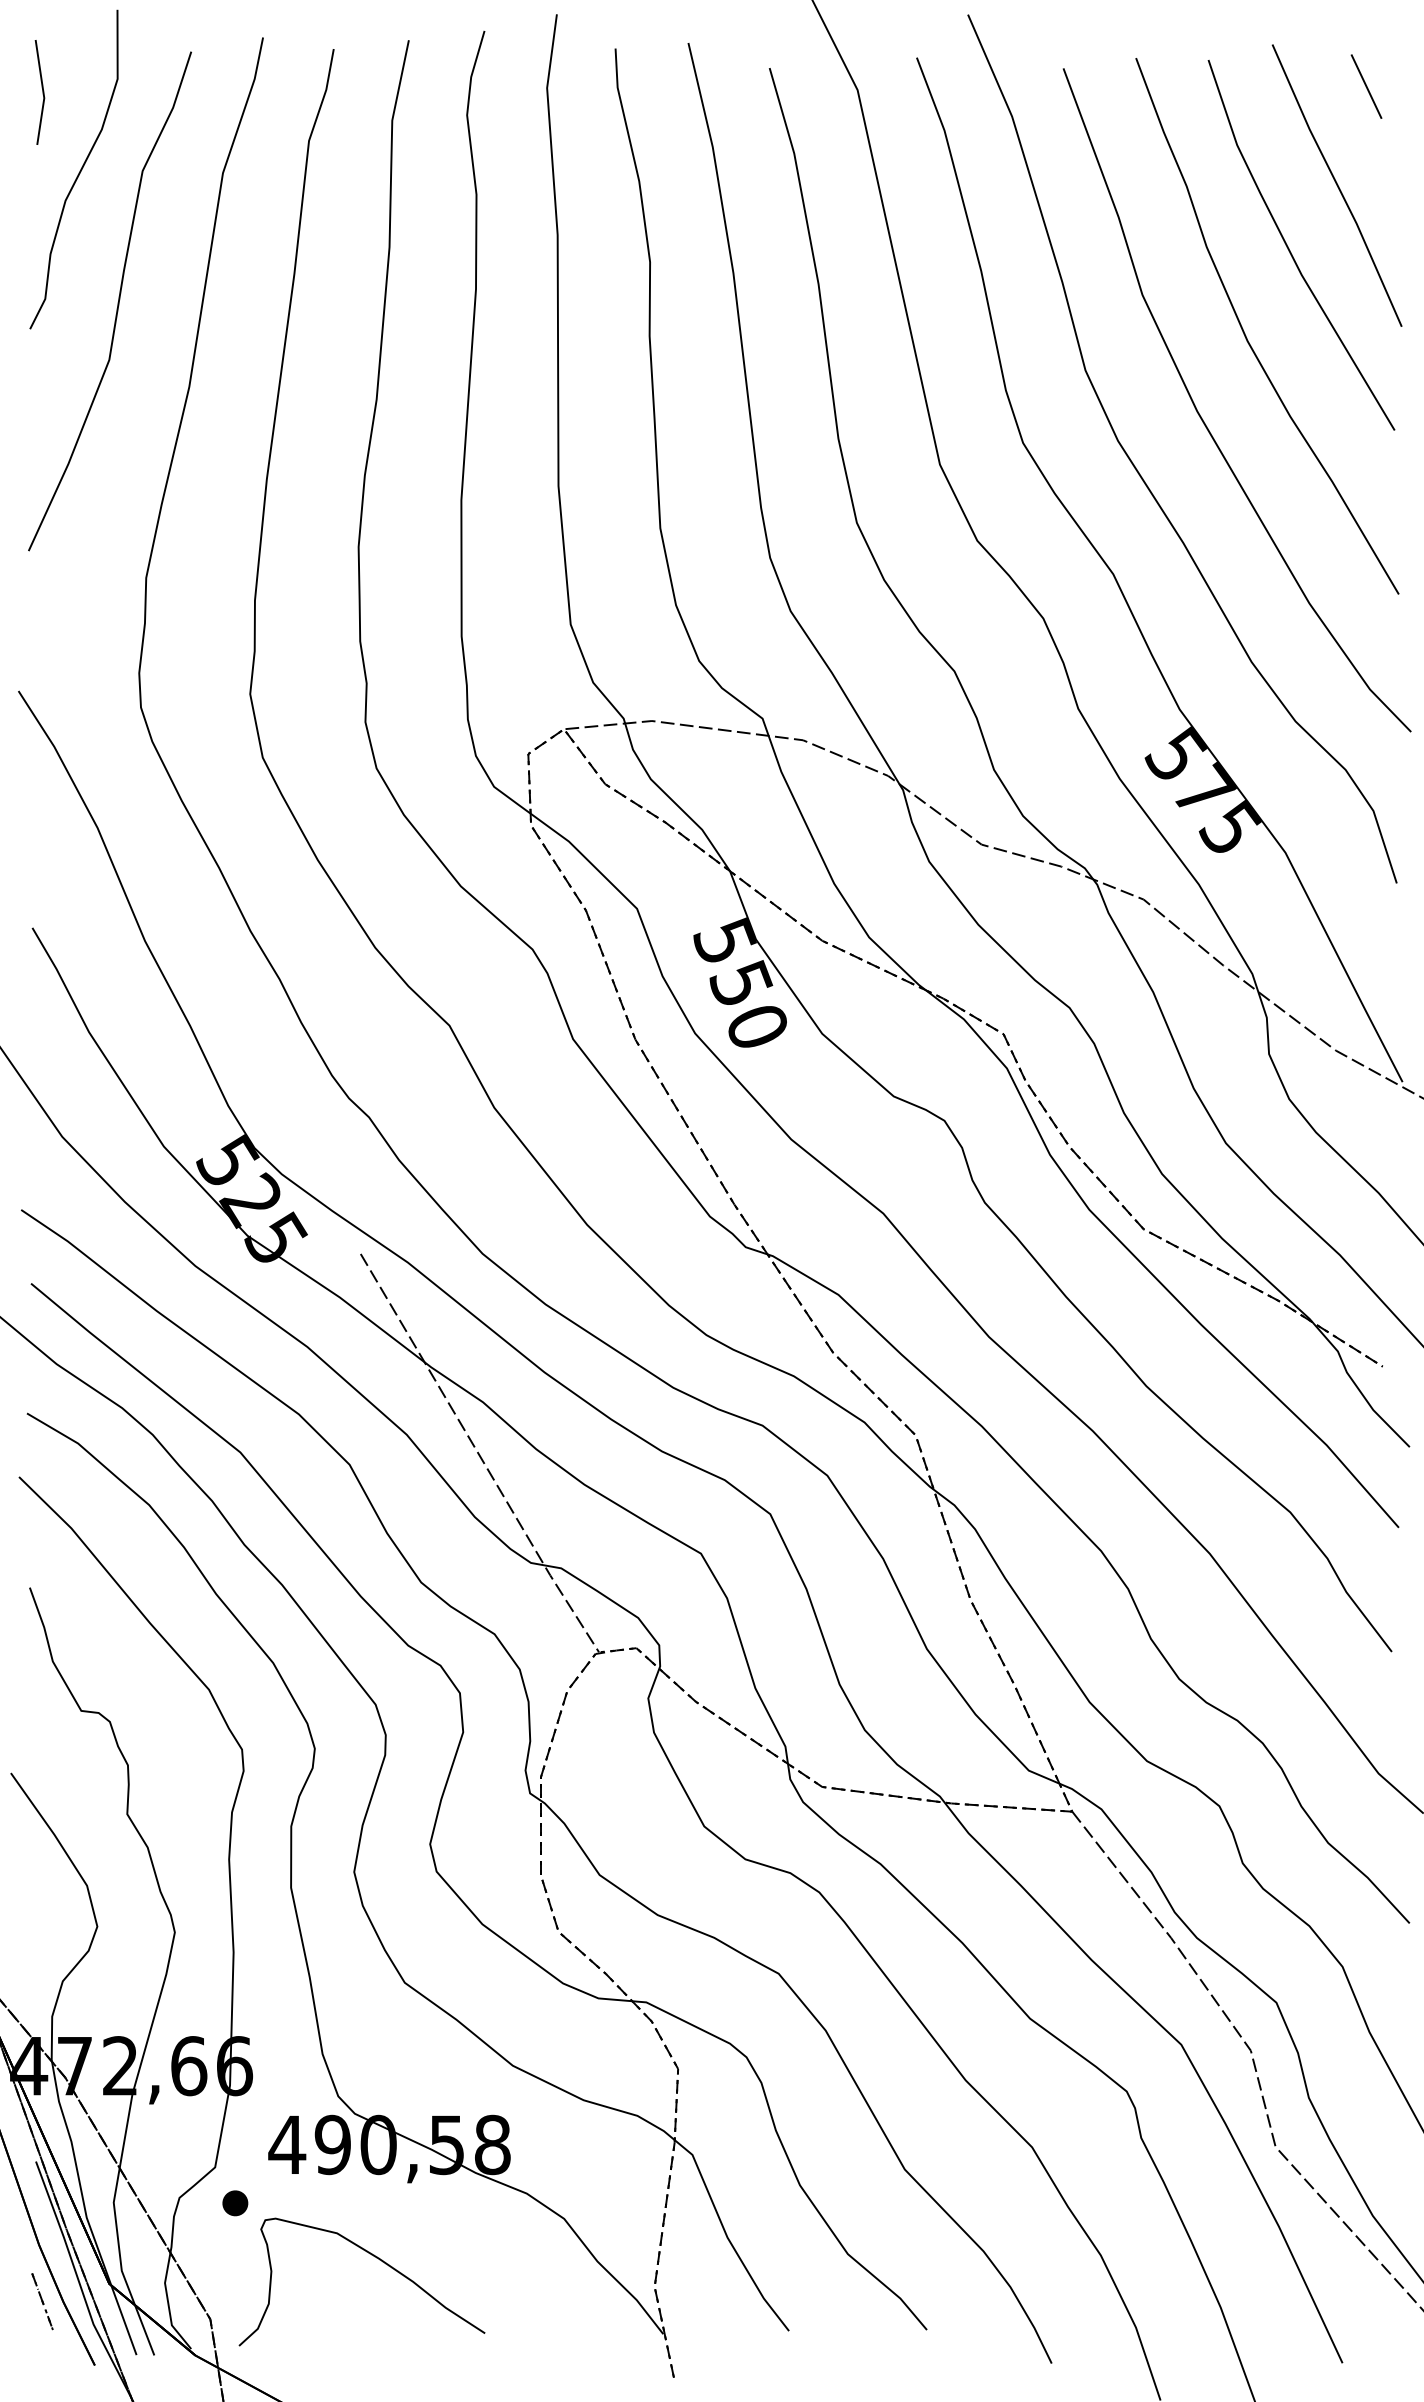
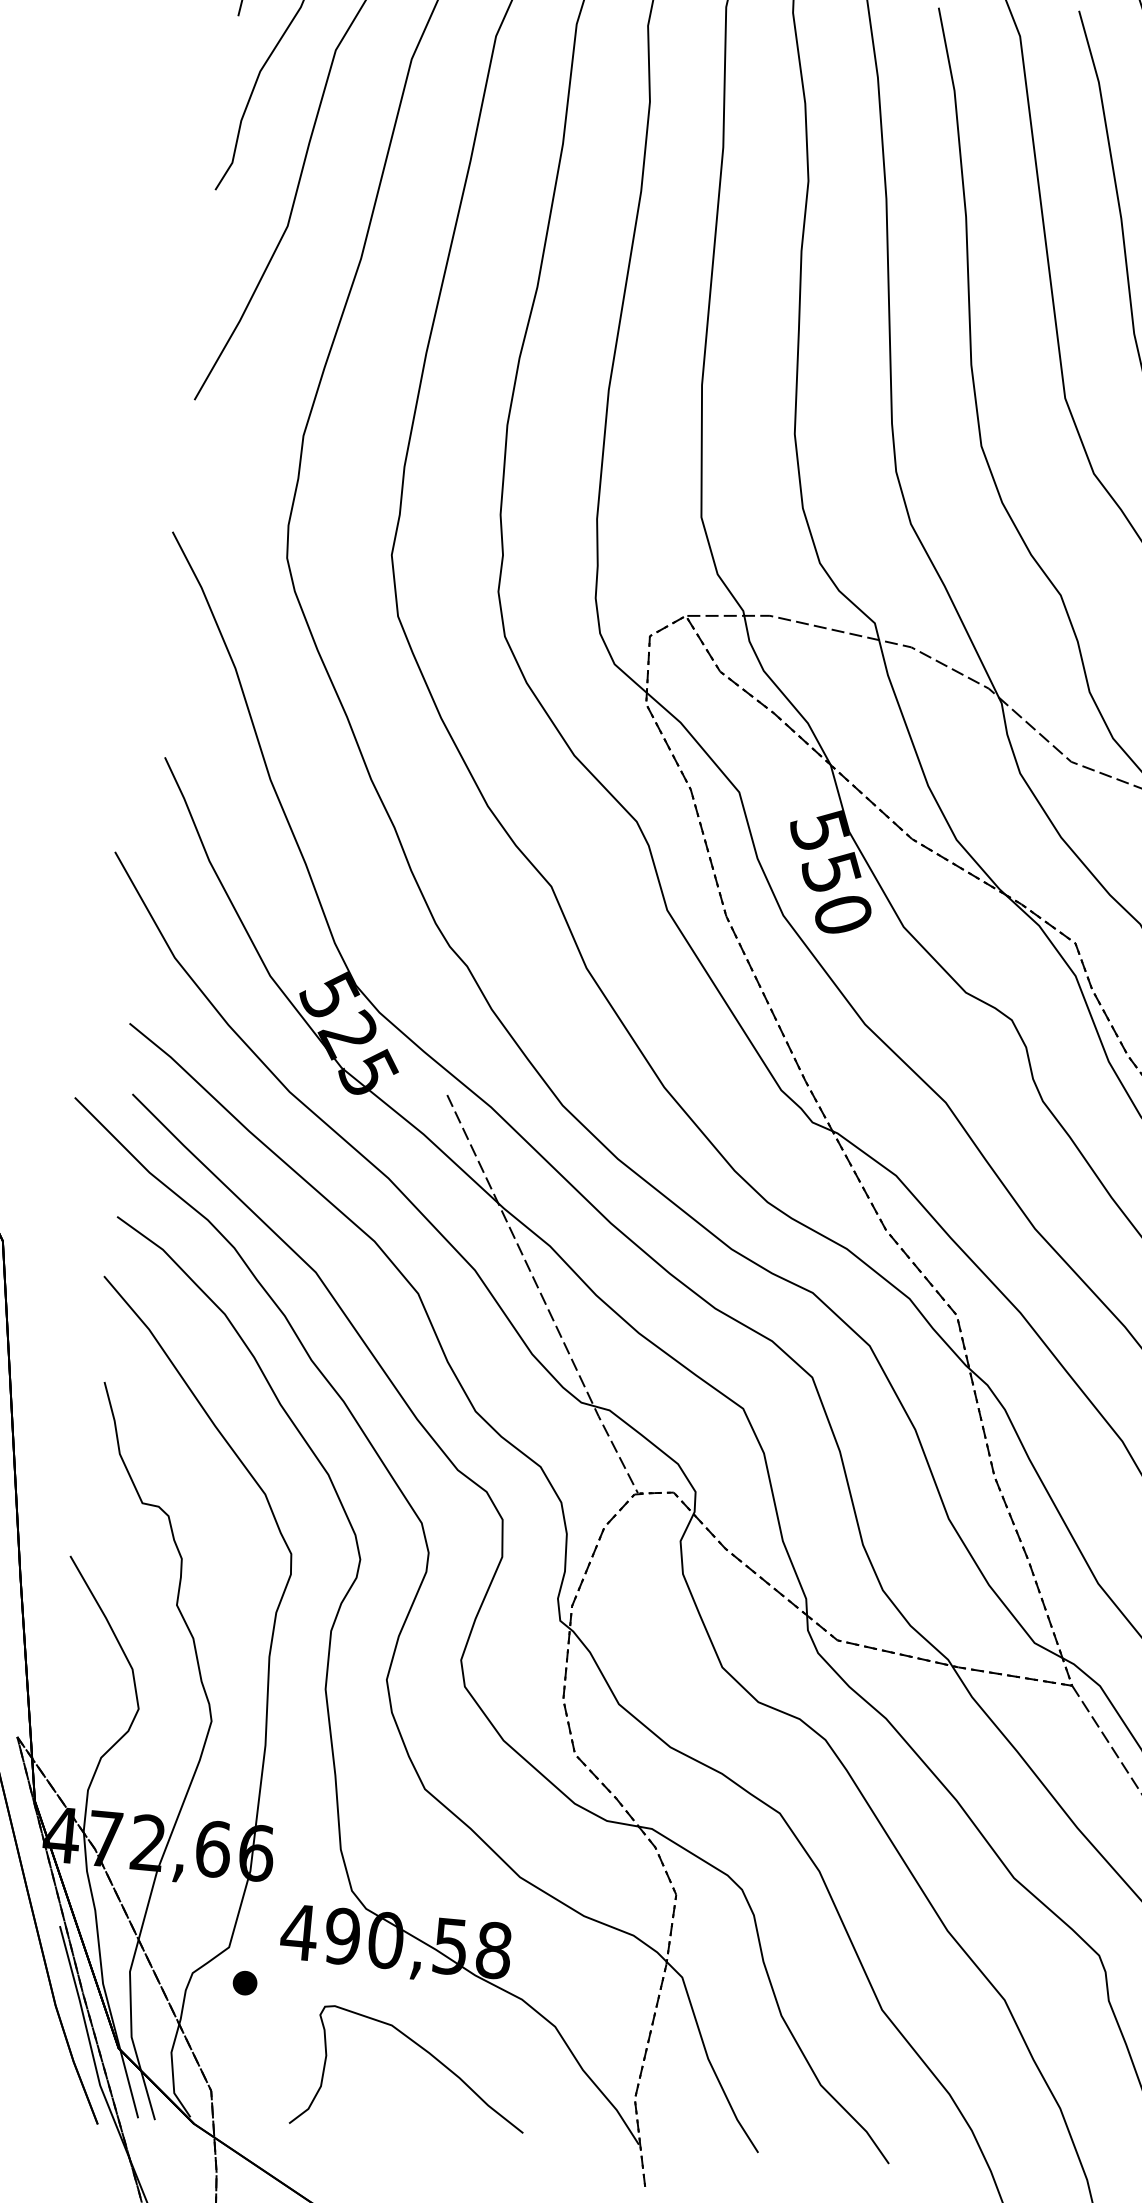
curve: (376, 2258) -> (426, 2052), moved
part: (42, 2301) -> (53, 2059), removed

